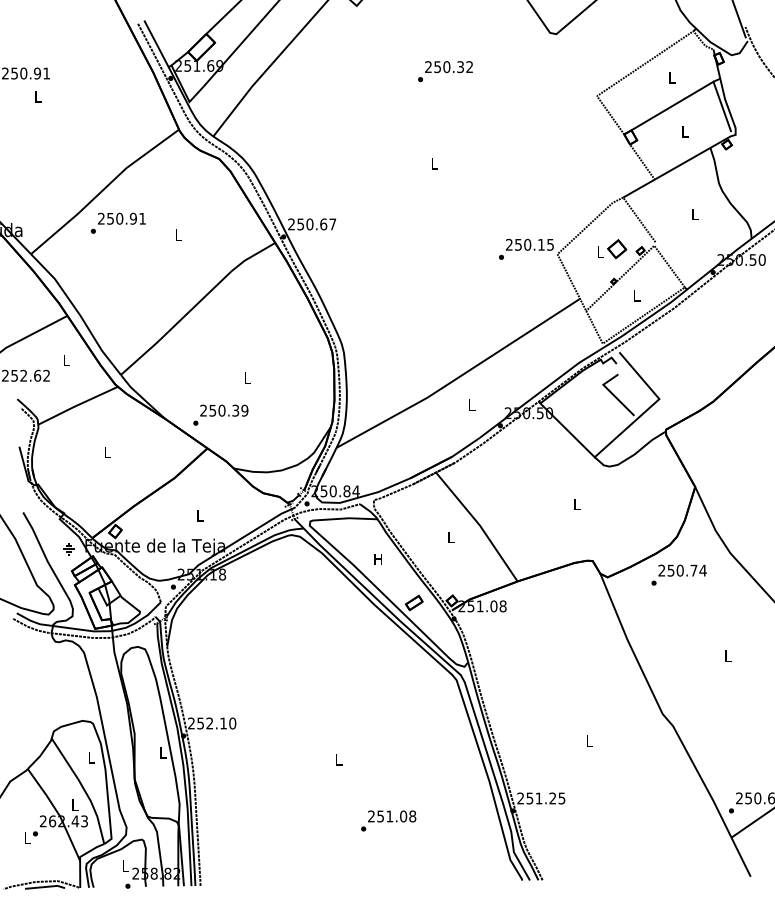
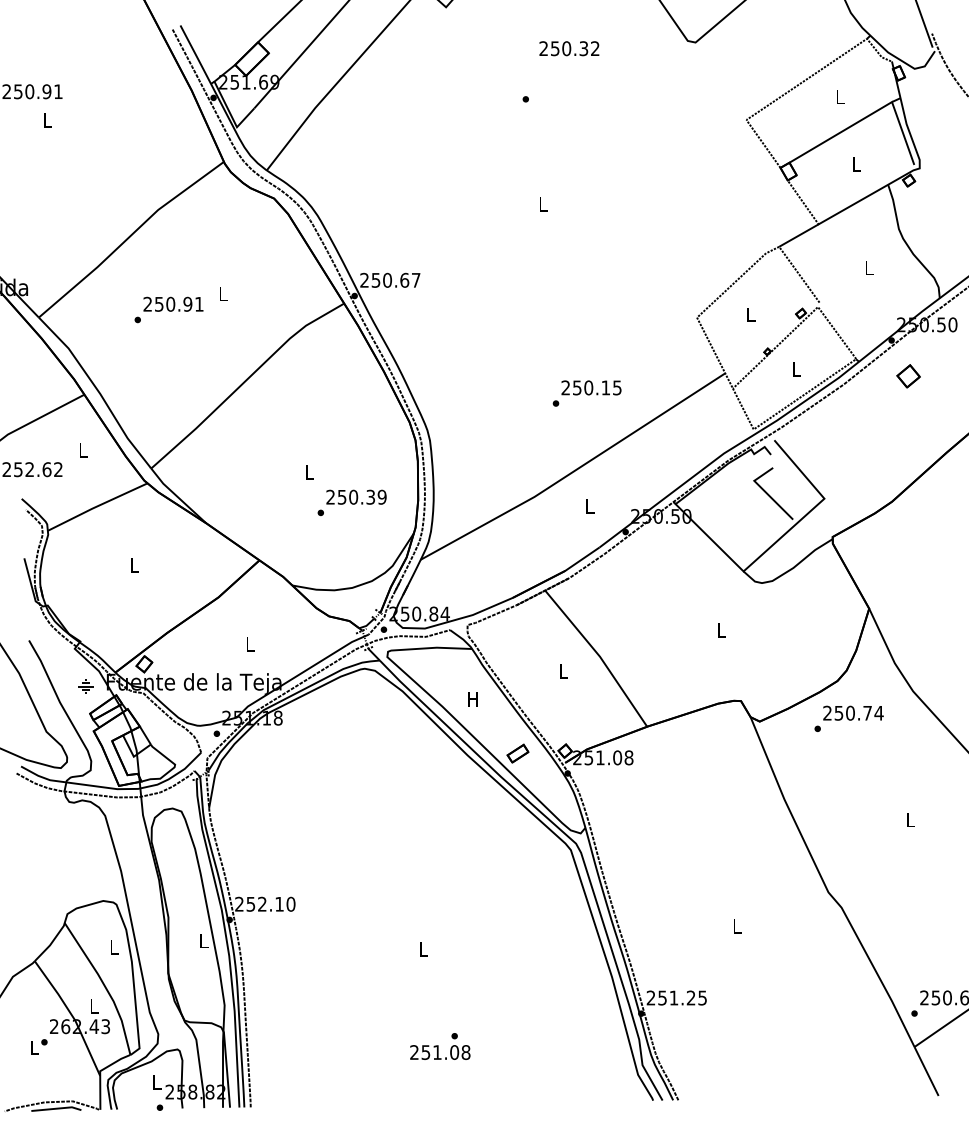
text: (449, 66) -> (569, 48), moved
text: (117, 222) -> (168, 309), moved
text: (525, 249) -> (586, 393), moved
part: (617, 249) -> (908, 376), moved
text: (220, 414) -> (351, 502), moved
text: (392, 816) -> (440, 1052), moved

